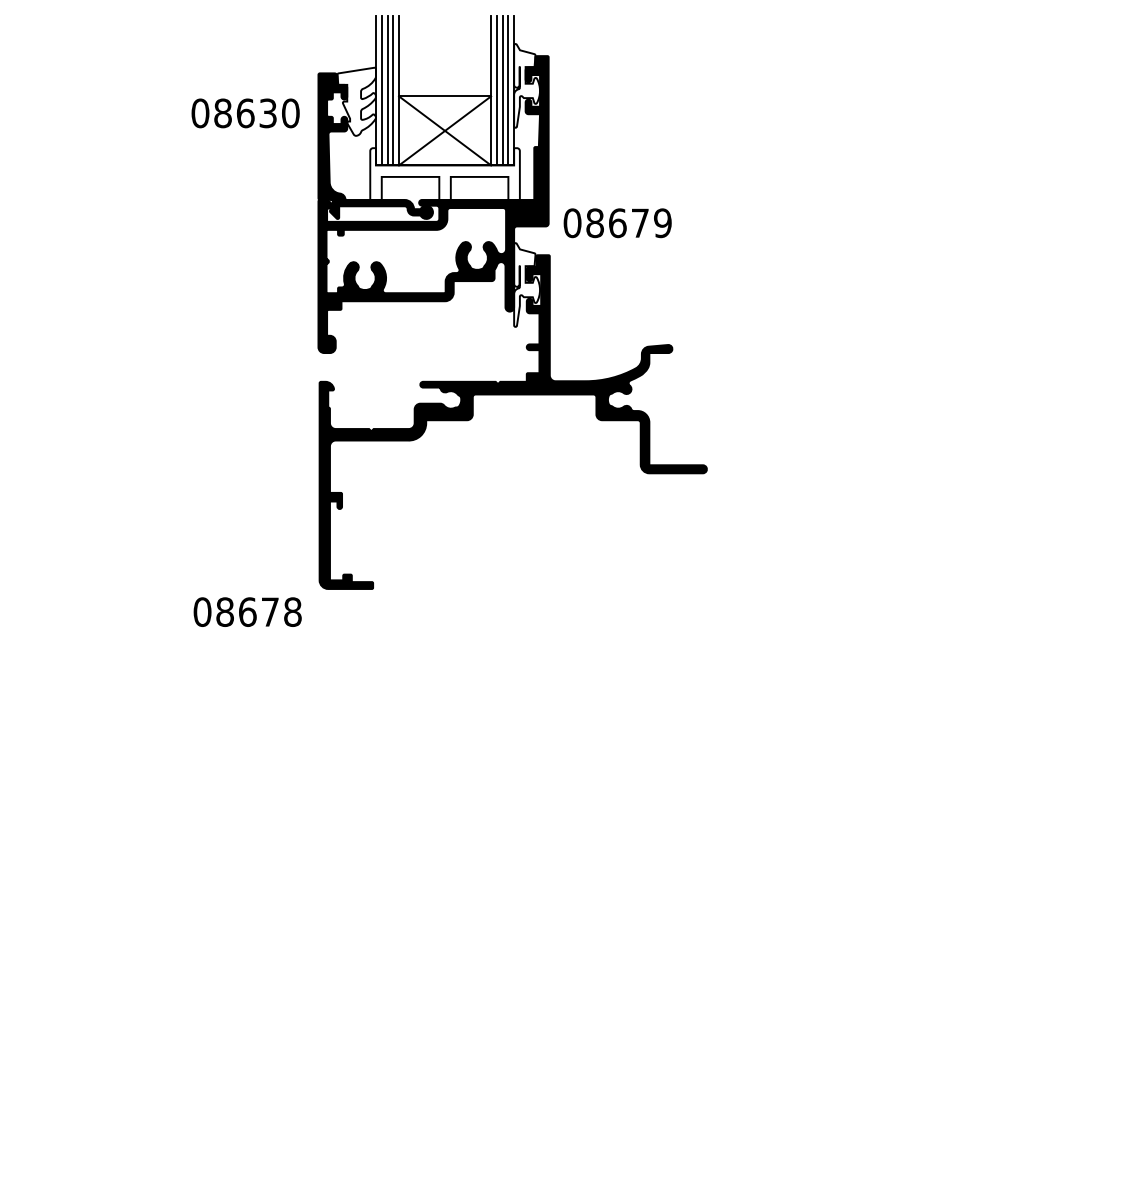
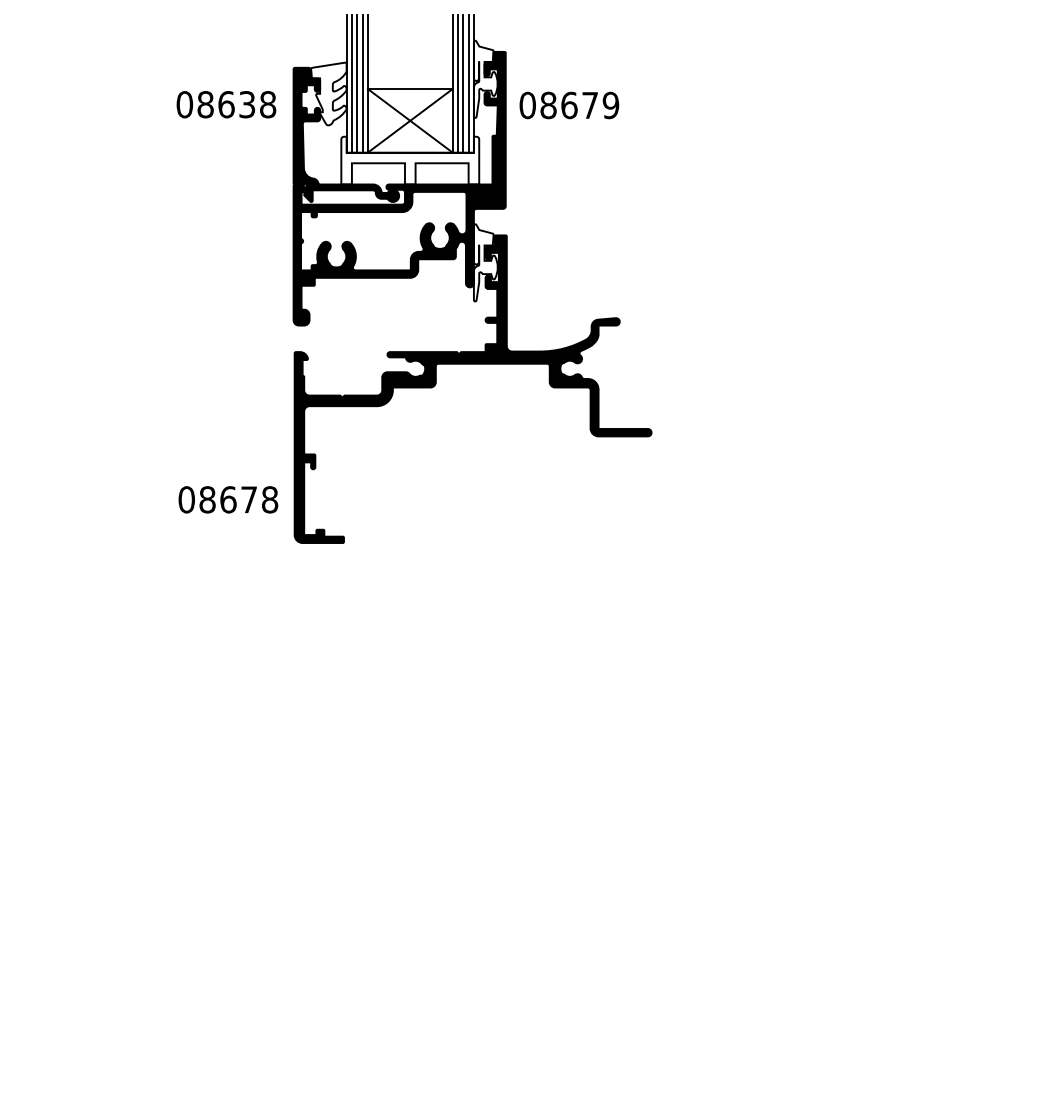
text: (290, 113) -> (267, 104), 08630 -> 08638
text: (617, 223) -> (569, 105), moved
text: (247, 611) -> (228, 499), moved

